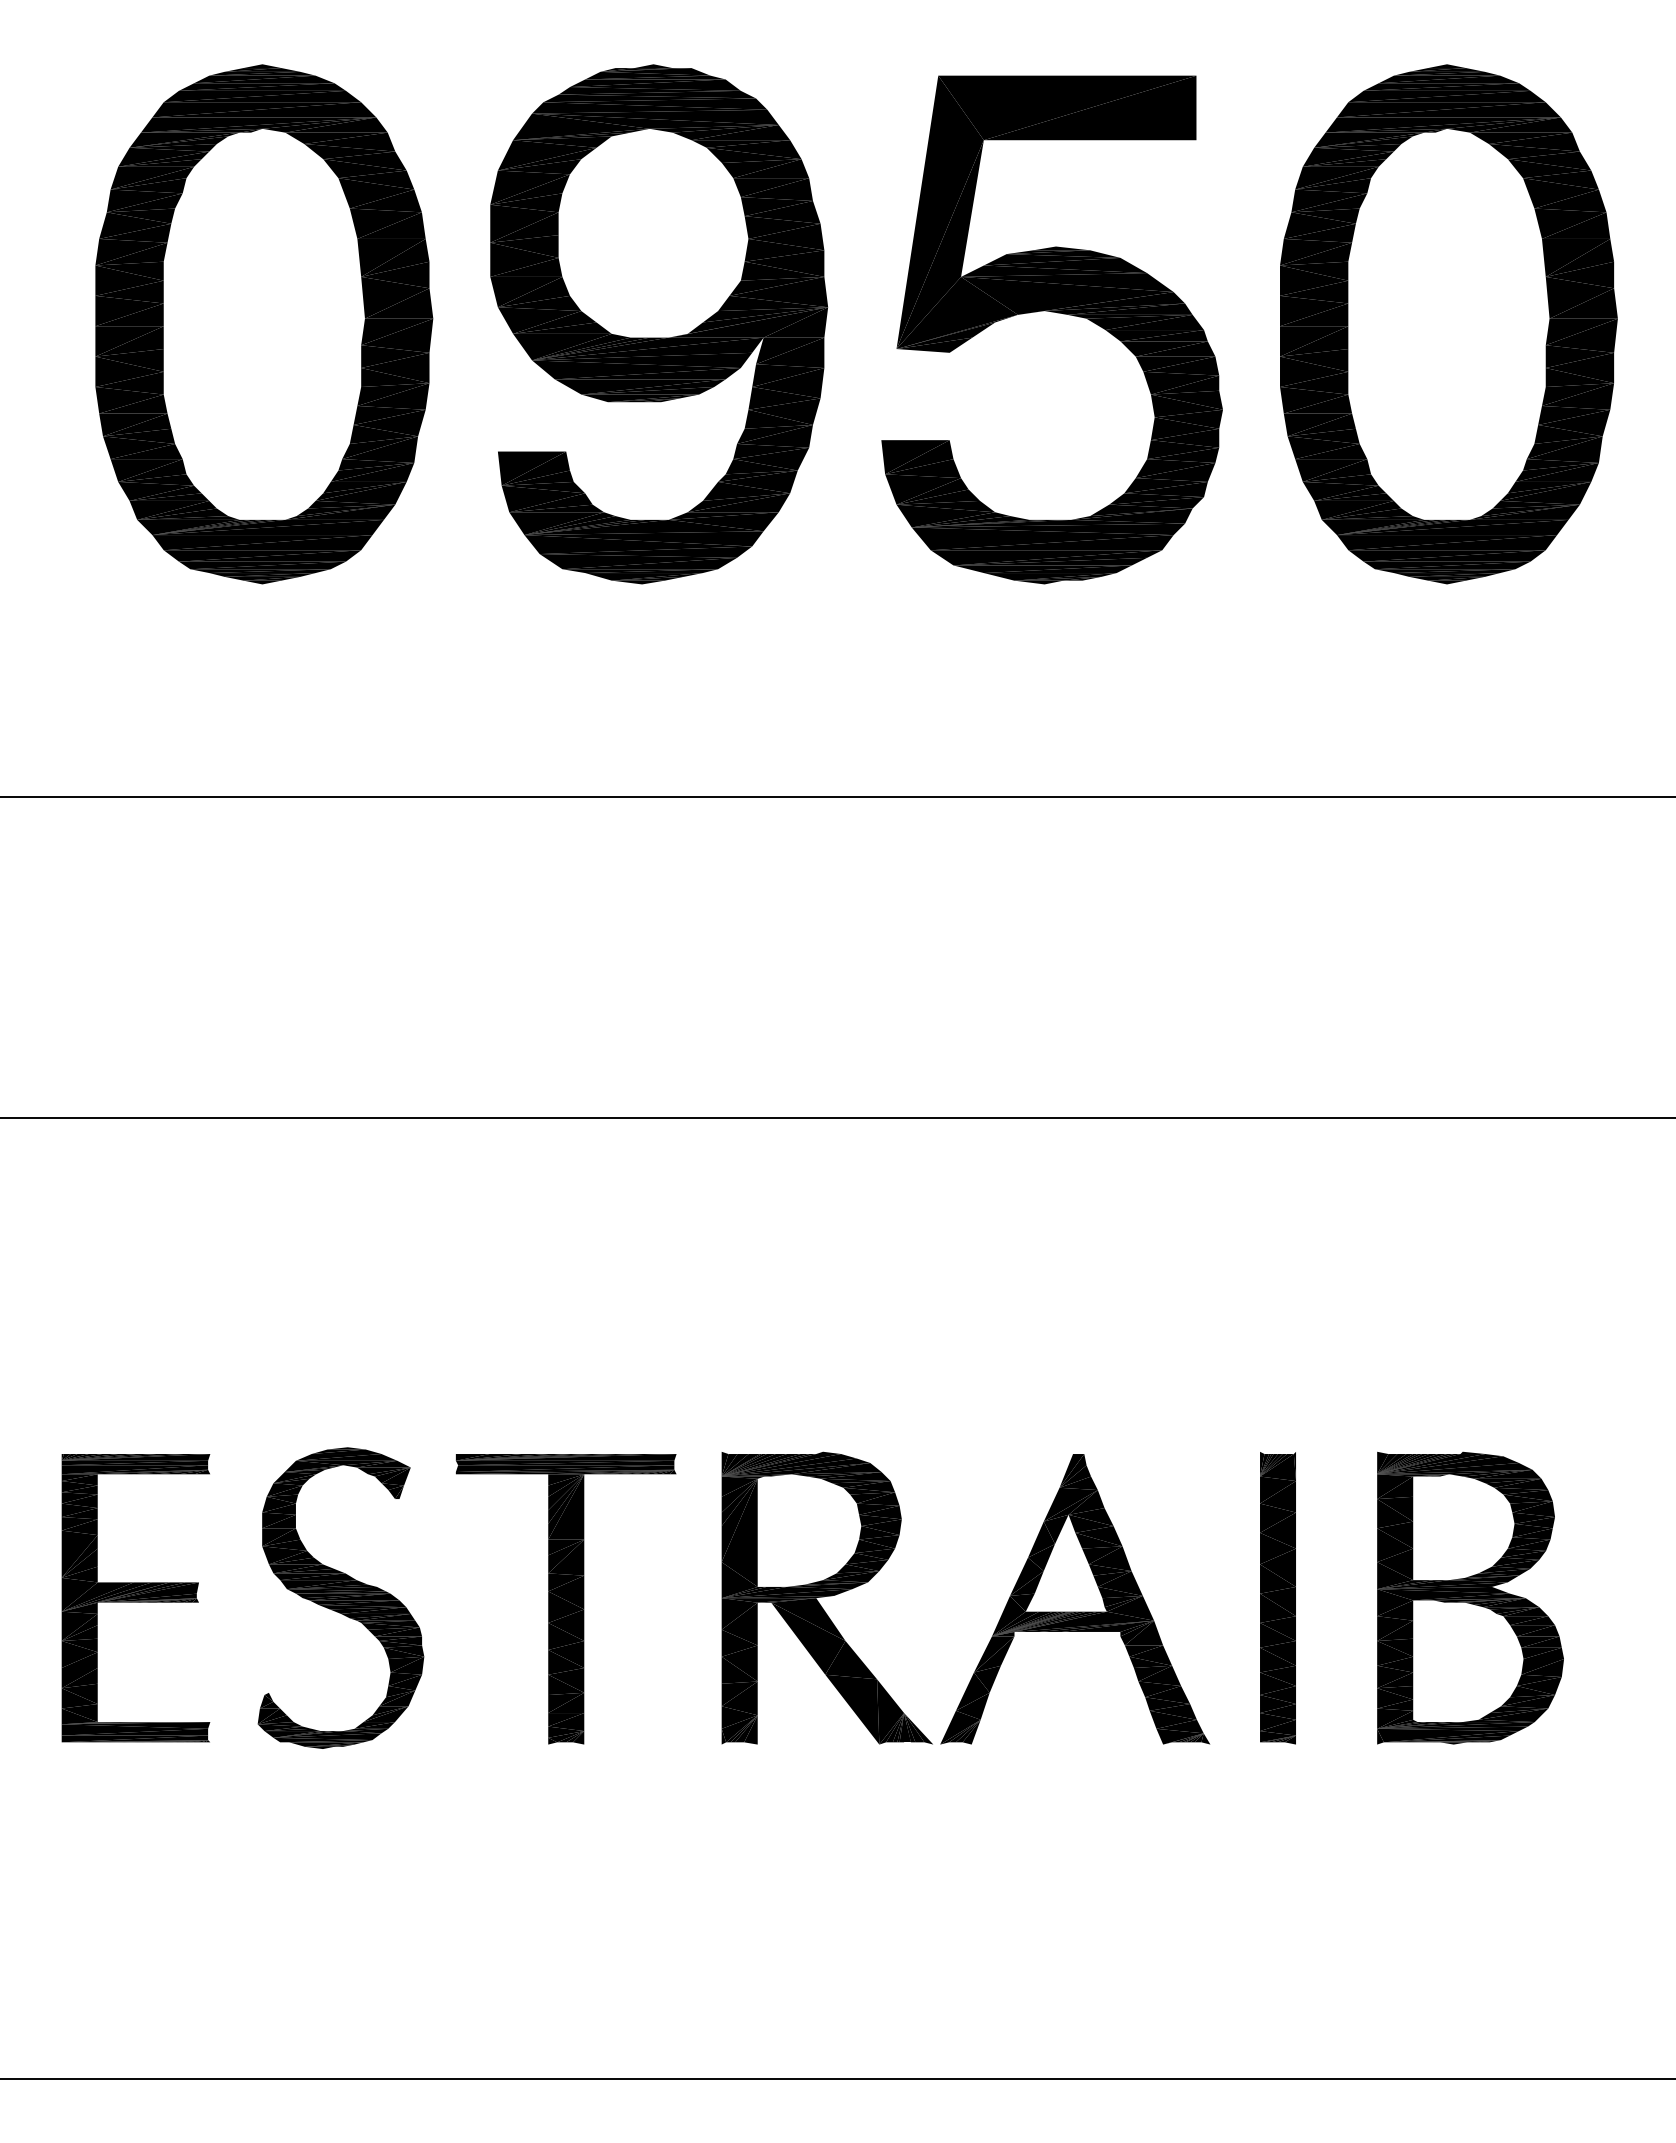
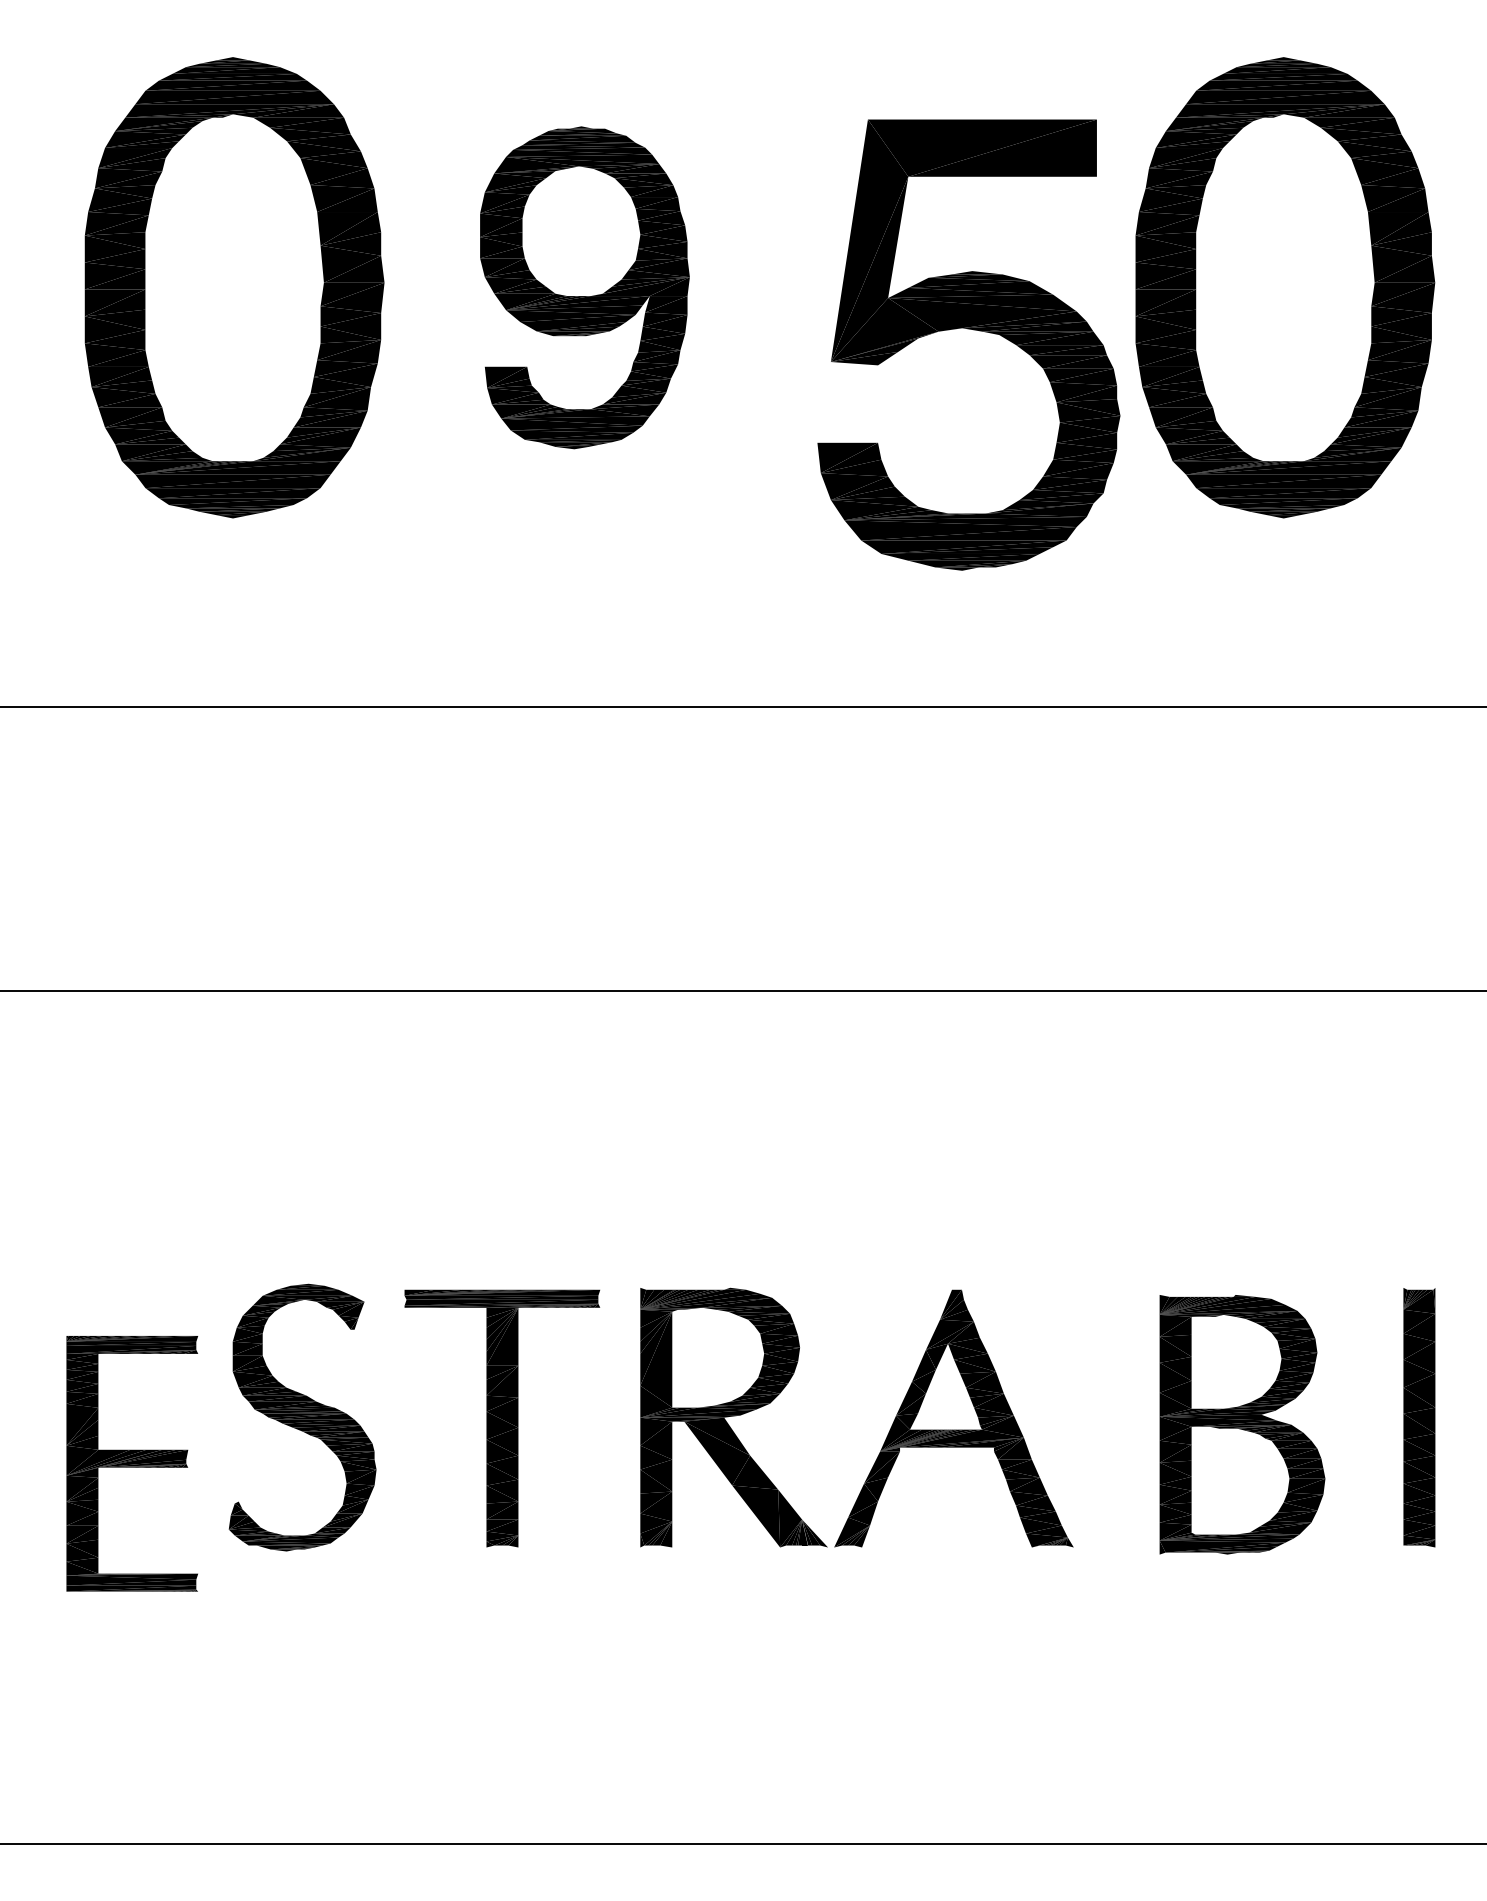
part: (1051, 312) -> (968, 329), moved
part: (659, 324) -> (585, 287), size x0.7
part: (1470, 1597) -> (1242, 1424), moved
part: (135, 1598) -> (131, 1464), moved
part: (1277, 1598) -> (1418, 1417), moved

